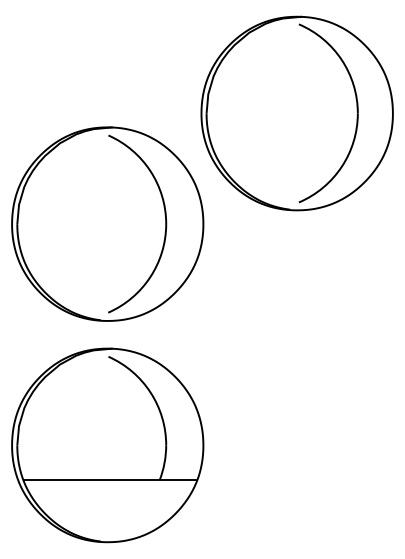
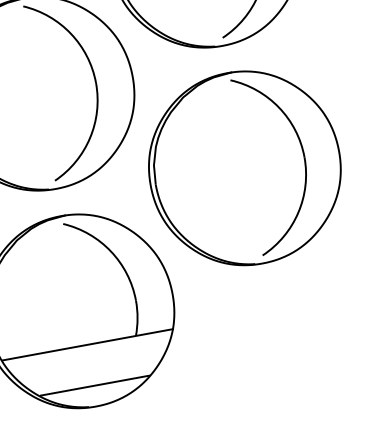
part: (296, 334) -> (244, 168), added
line: (110, 521) -> (94, 385), added

